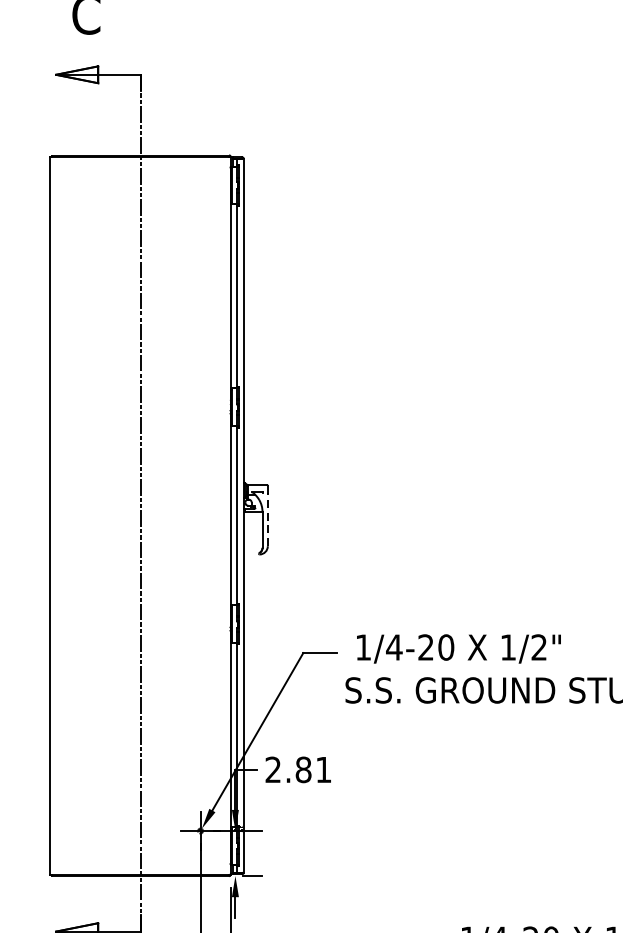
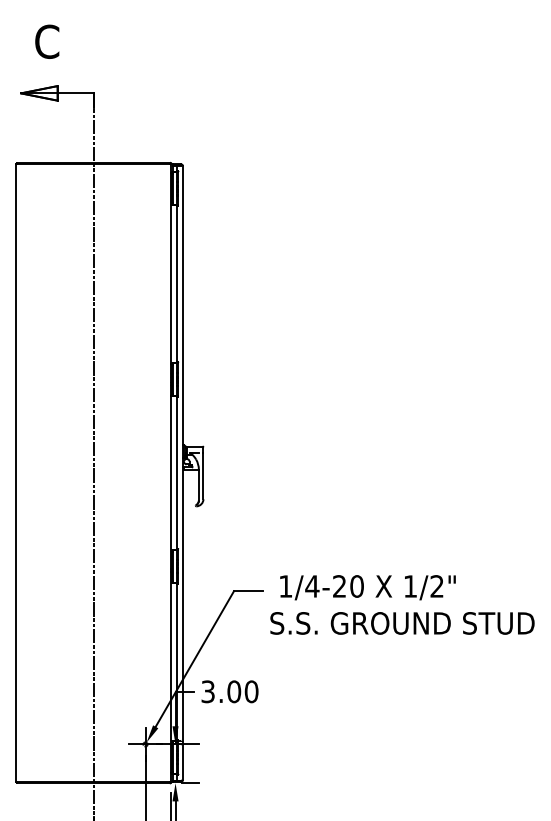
line: (267, 518) -> (203, 475), dashed -> solid
text: (298, 769) -> (229, 691), 2.81 -> 3.00

